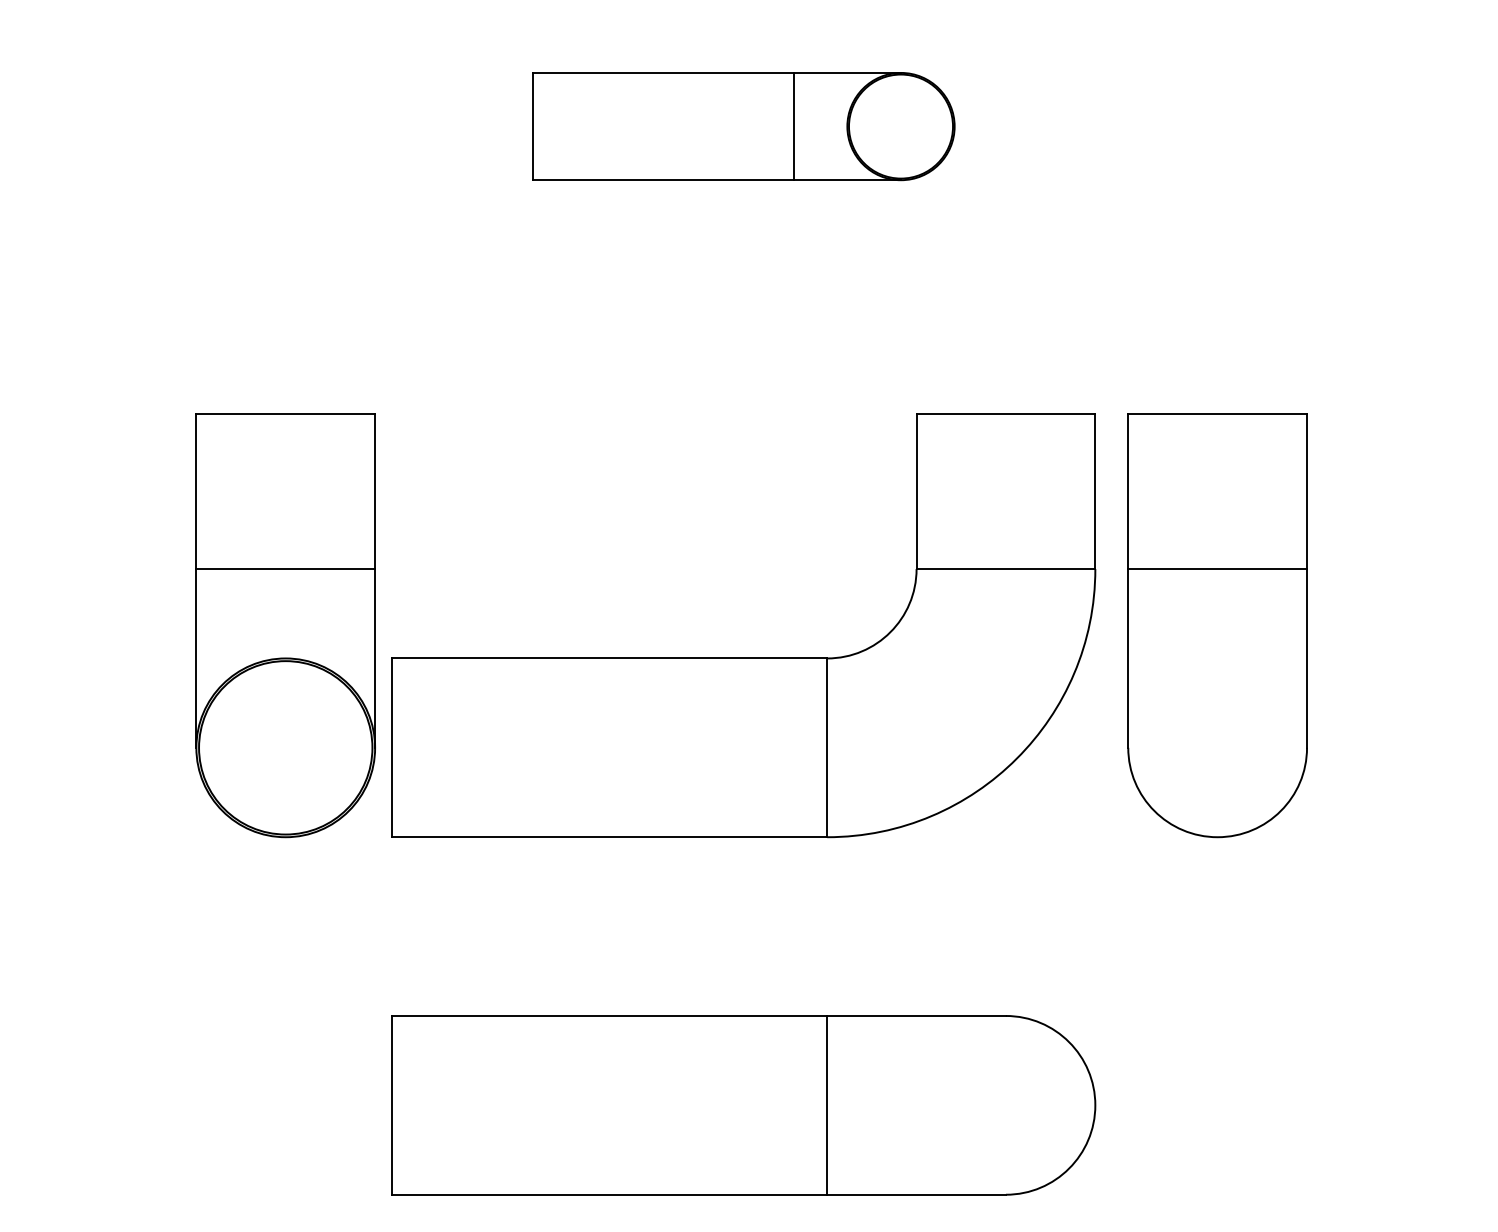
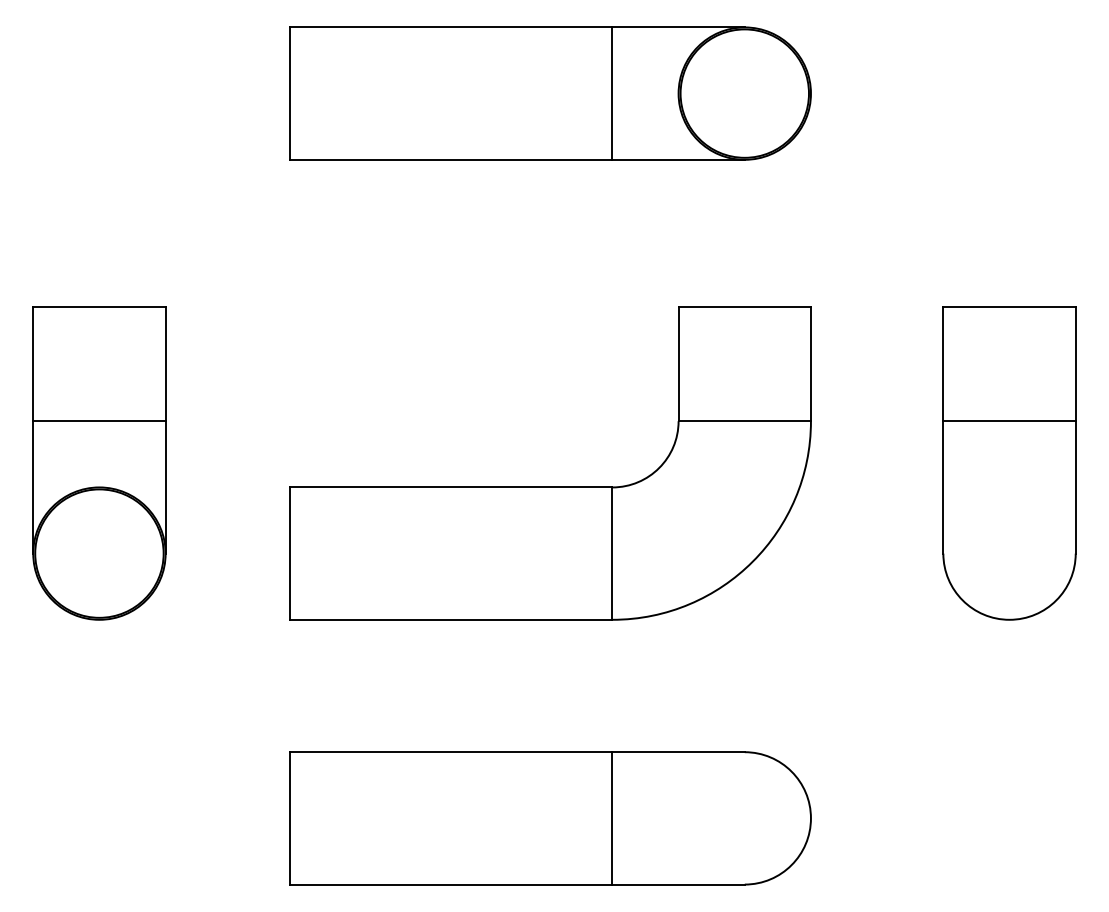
part: (743, 126) -> (550, 93), size x1.67
part: (285, 626) -> (99, 463), moved
part: (1217, 626) -> (1009, 463), moved

